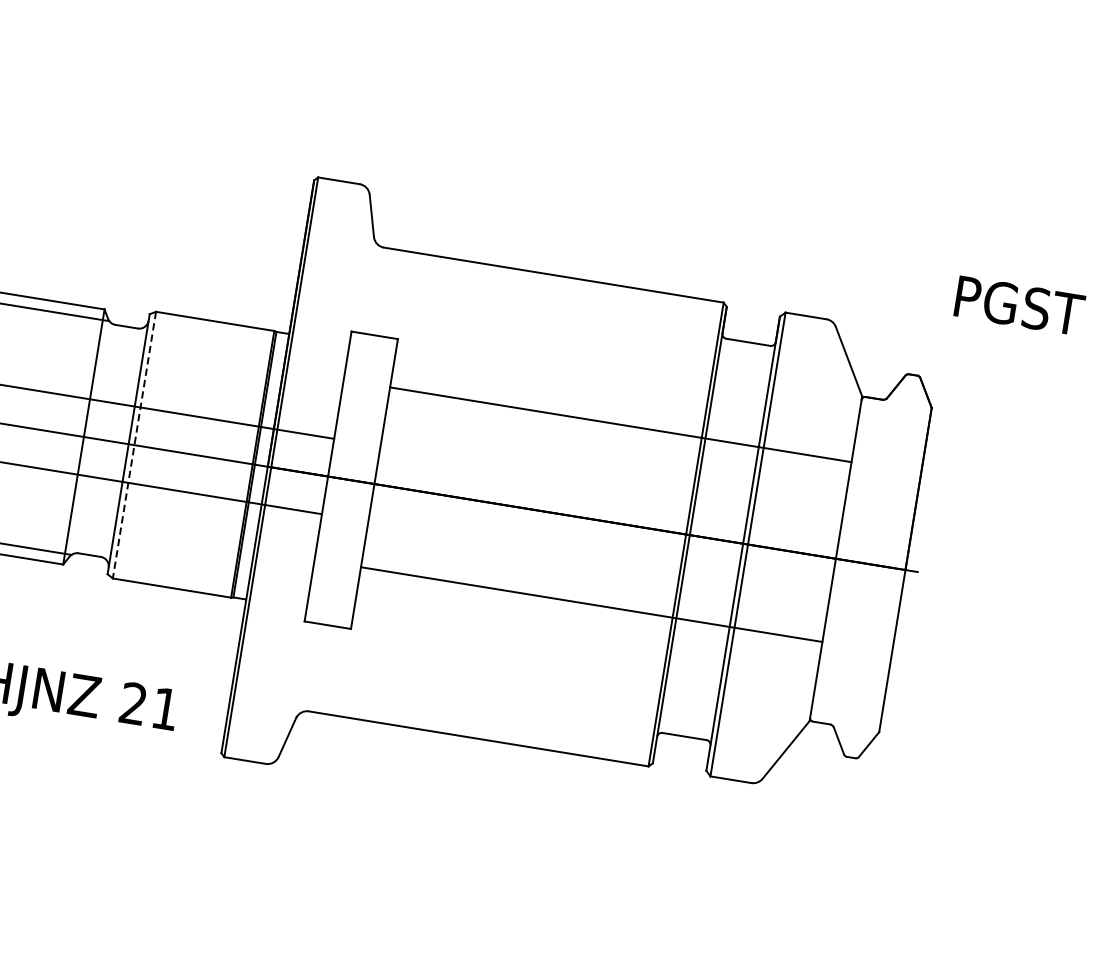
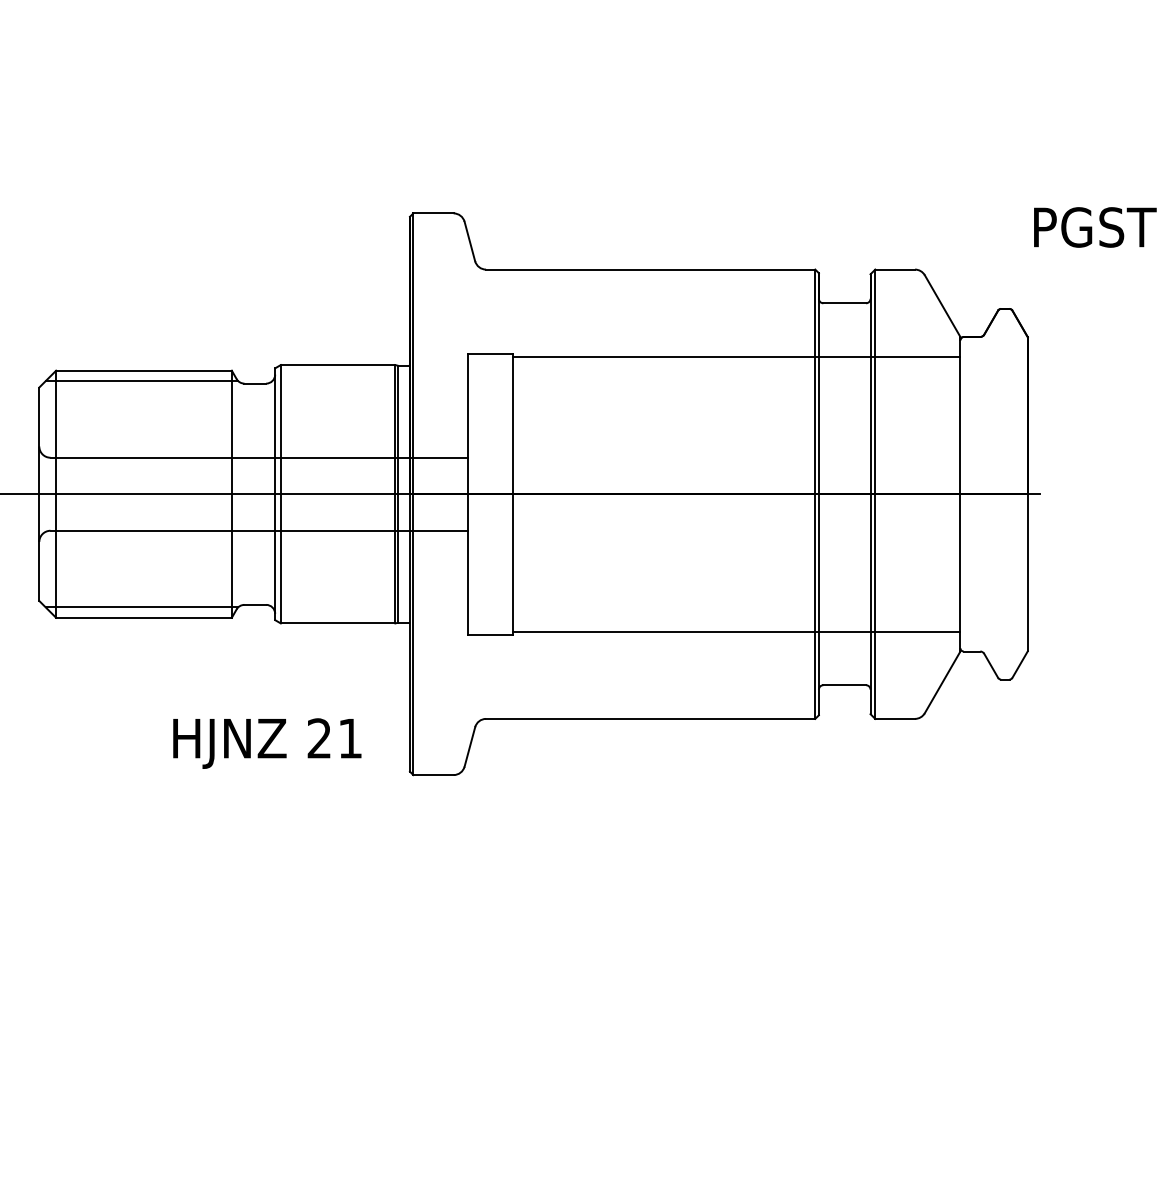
line: (620, 424) -> (736, 356), moved
line: (134, 445) -> (280, 494), dashed -> solid
line: (591, 604) -> (736, 631), moved

